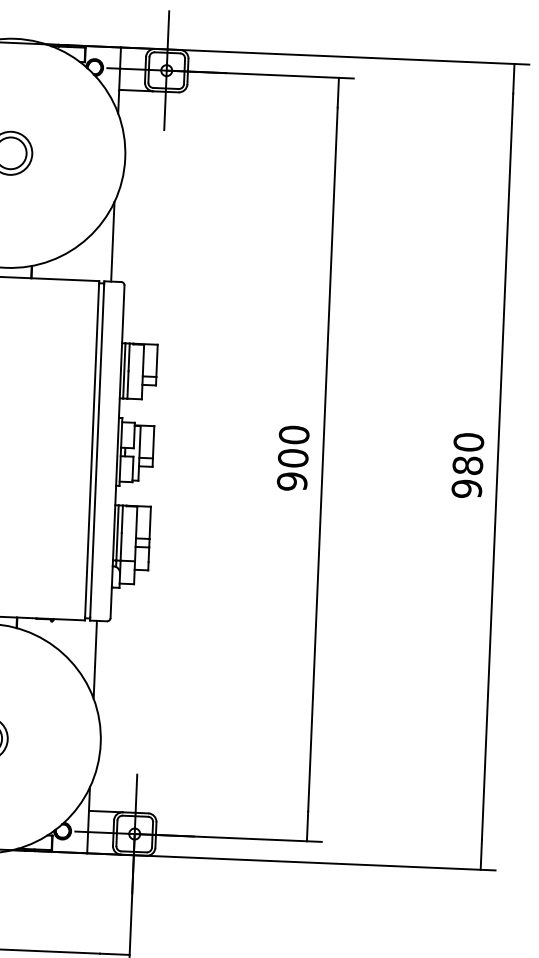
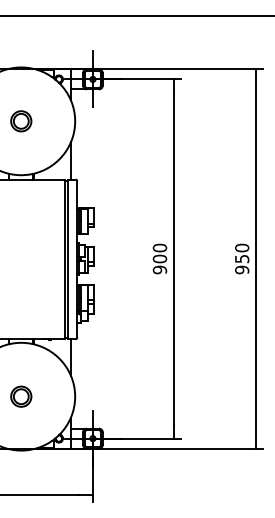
text: (468, 464) -> (242, 258), 980 -> 950

